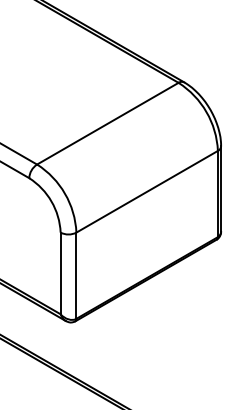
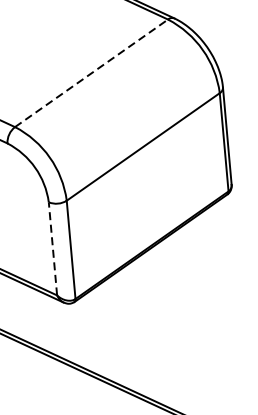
line: (107, 123) -> (91, 73), solid -> dashed
line: (60, 273) -> (52, 248), solid -> dashed

